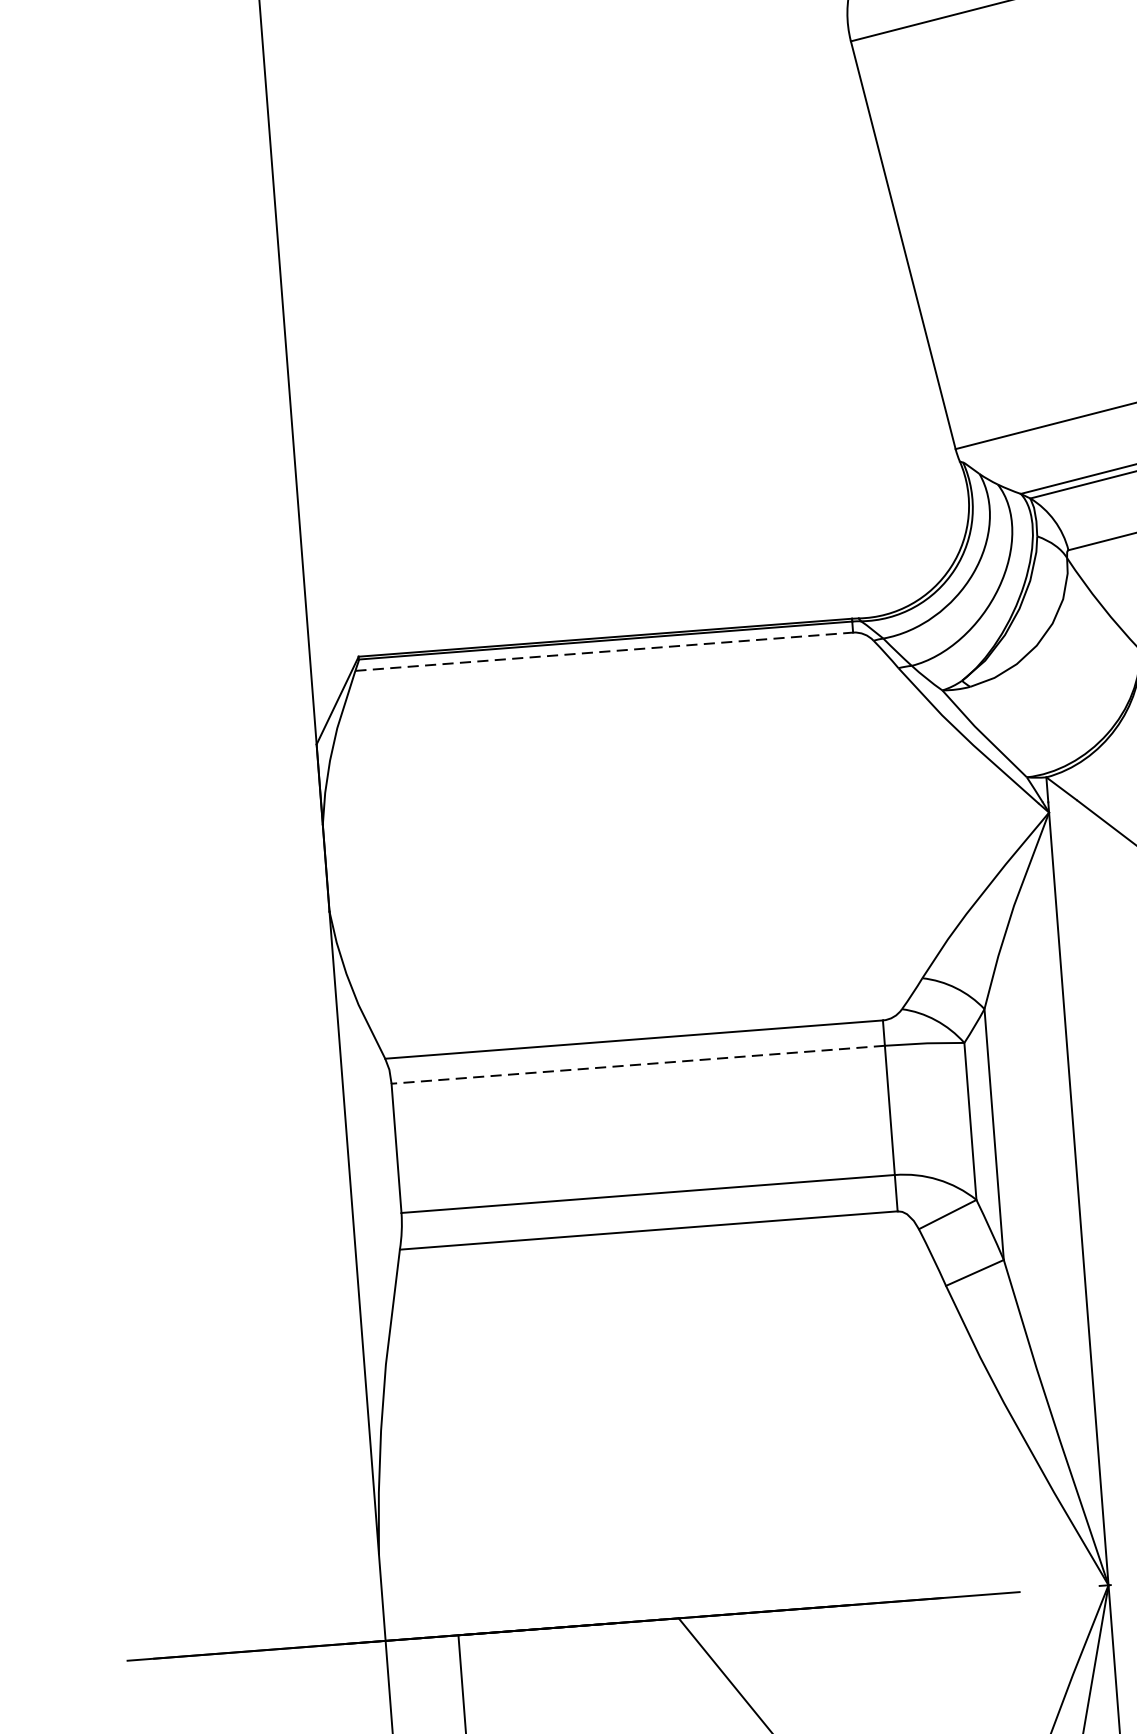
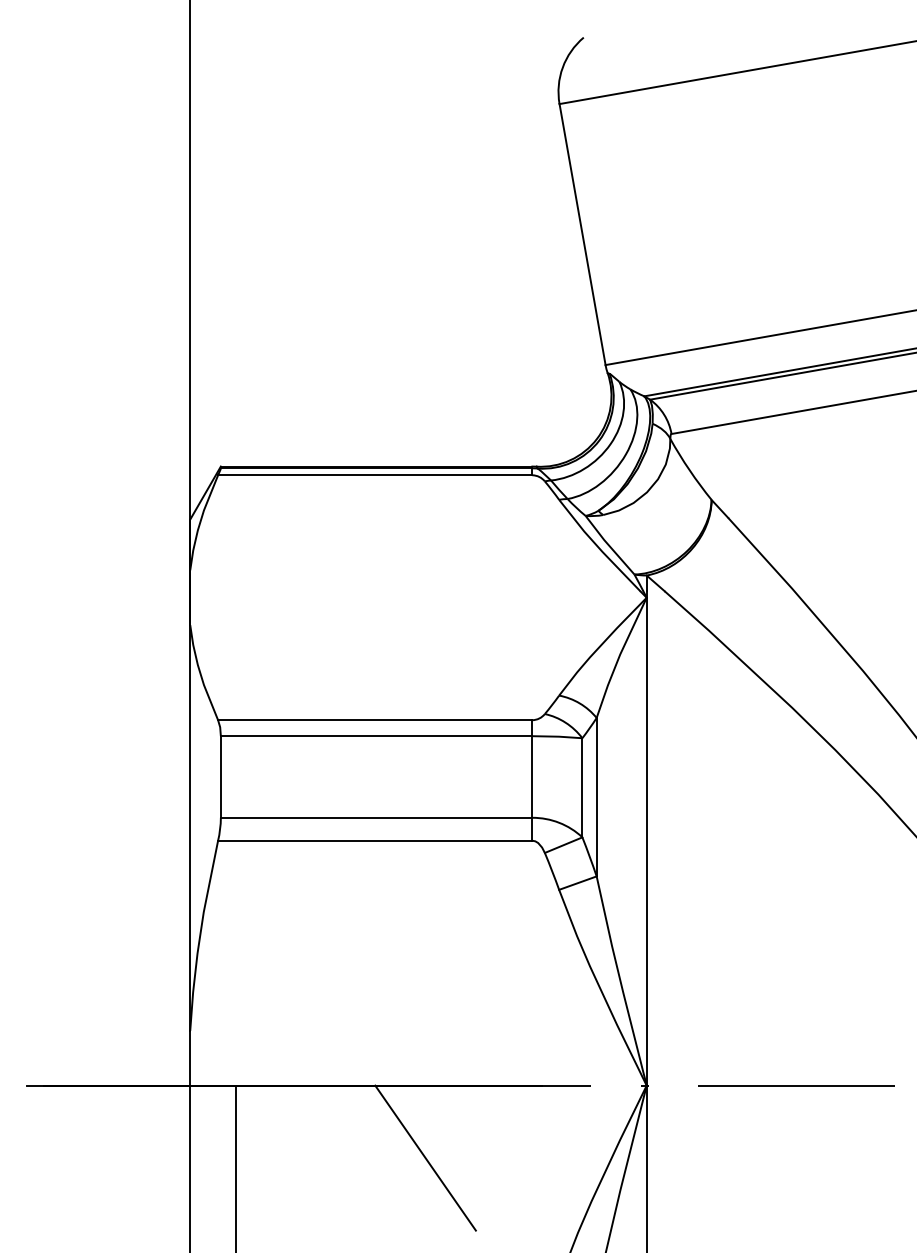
line: (604, 652) -> (375, 475), dashed -> solid
line: (638, 1065) -> (376, 736), dashed -> solid

